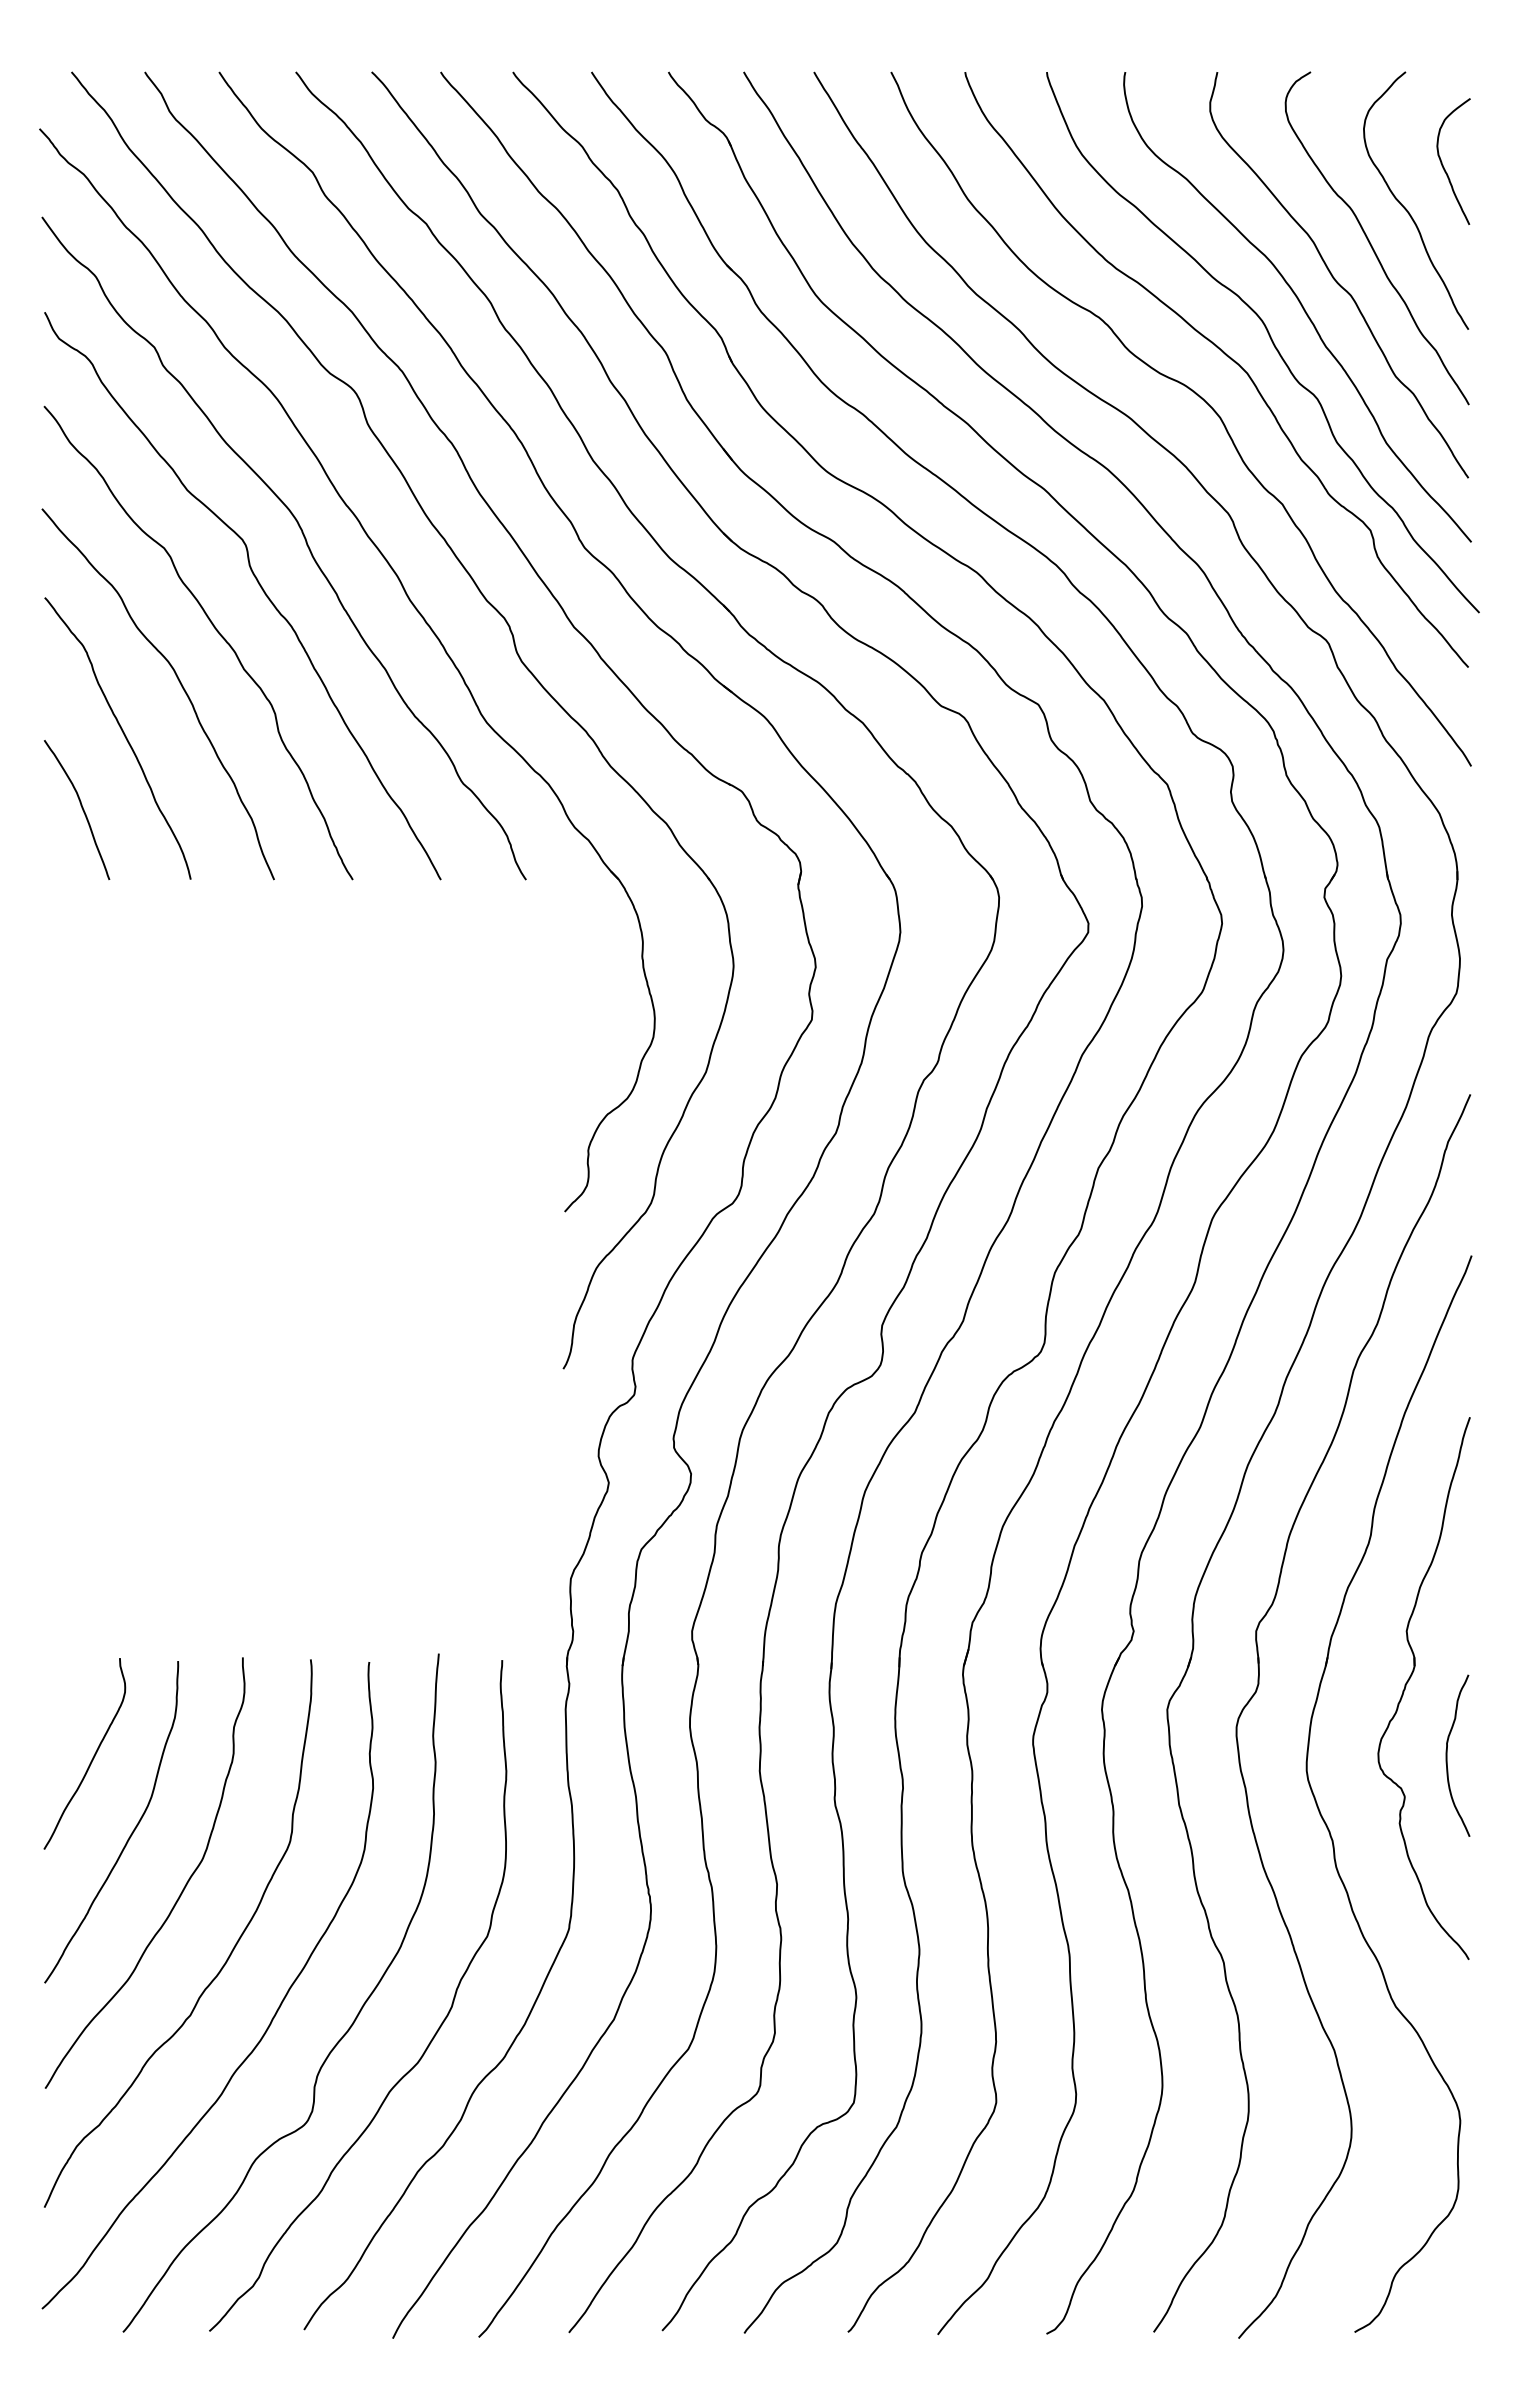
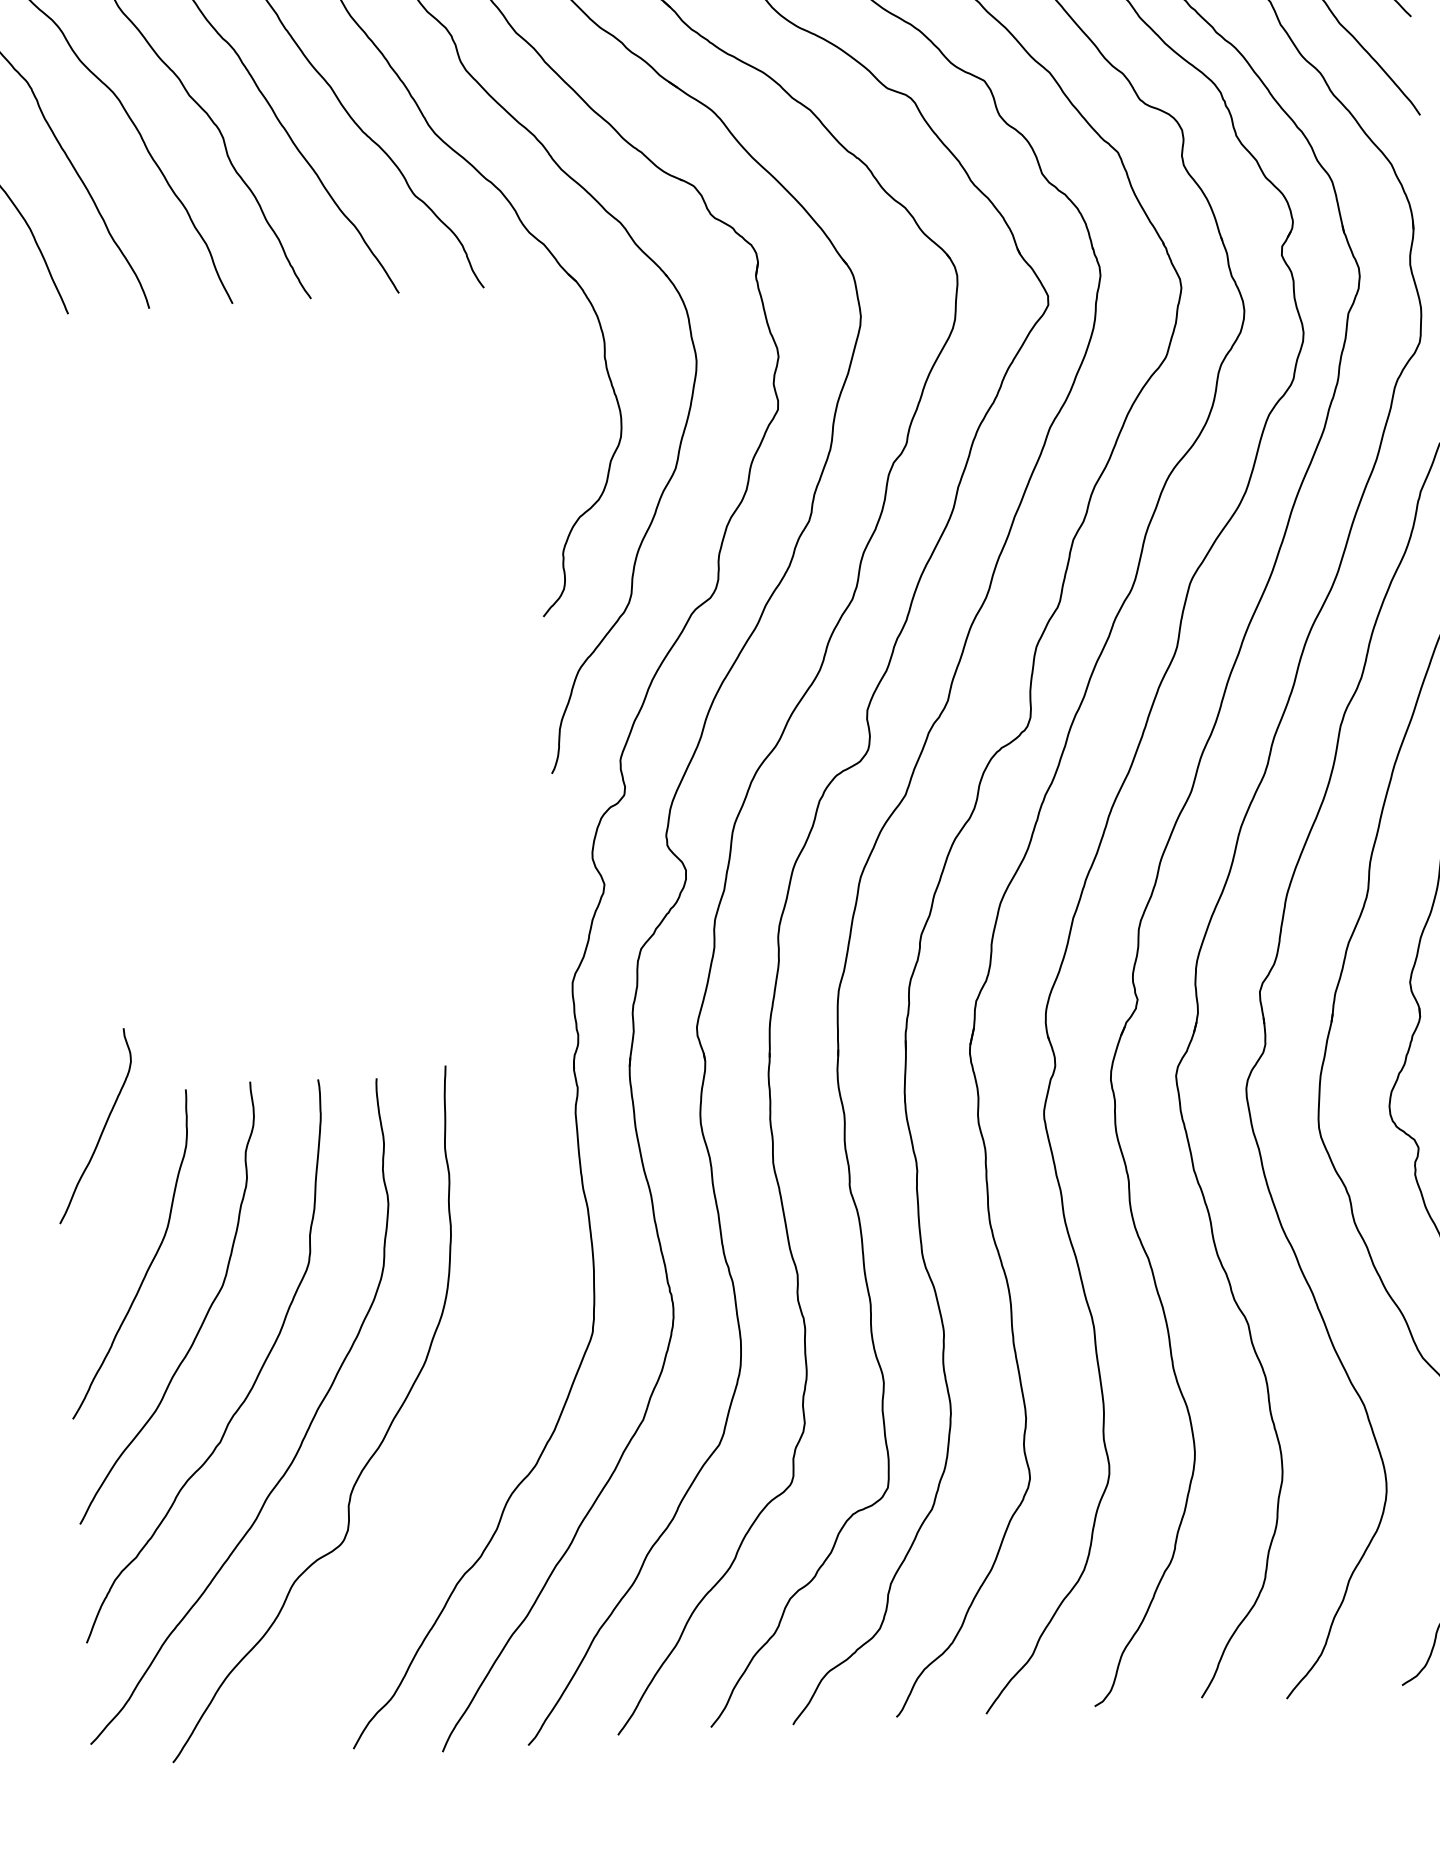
curve: (92, 1757) -> (102, 1129), moved
curve: (428, 2043) -> (459, 1455), removed

